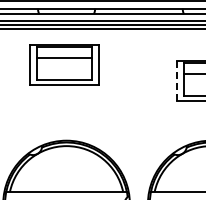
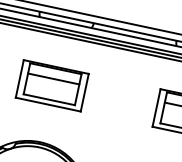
part: (64, 64) -> (52, 85), moved
line: (176, 81) -> (156, 108), dashed -> solid

